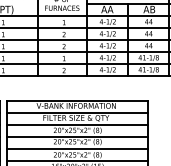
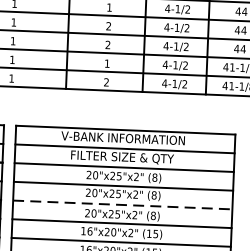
line: (78, 148) -> (123, 204), solid -> dashed

